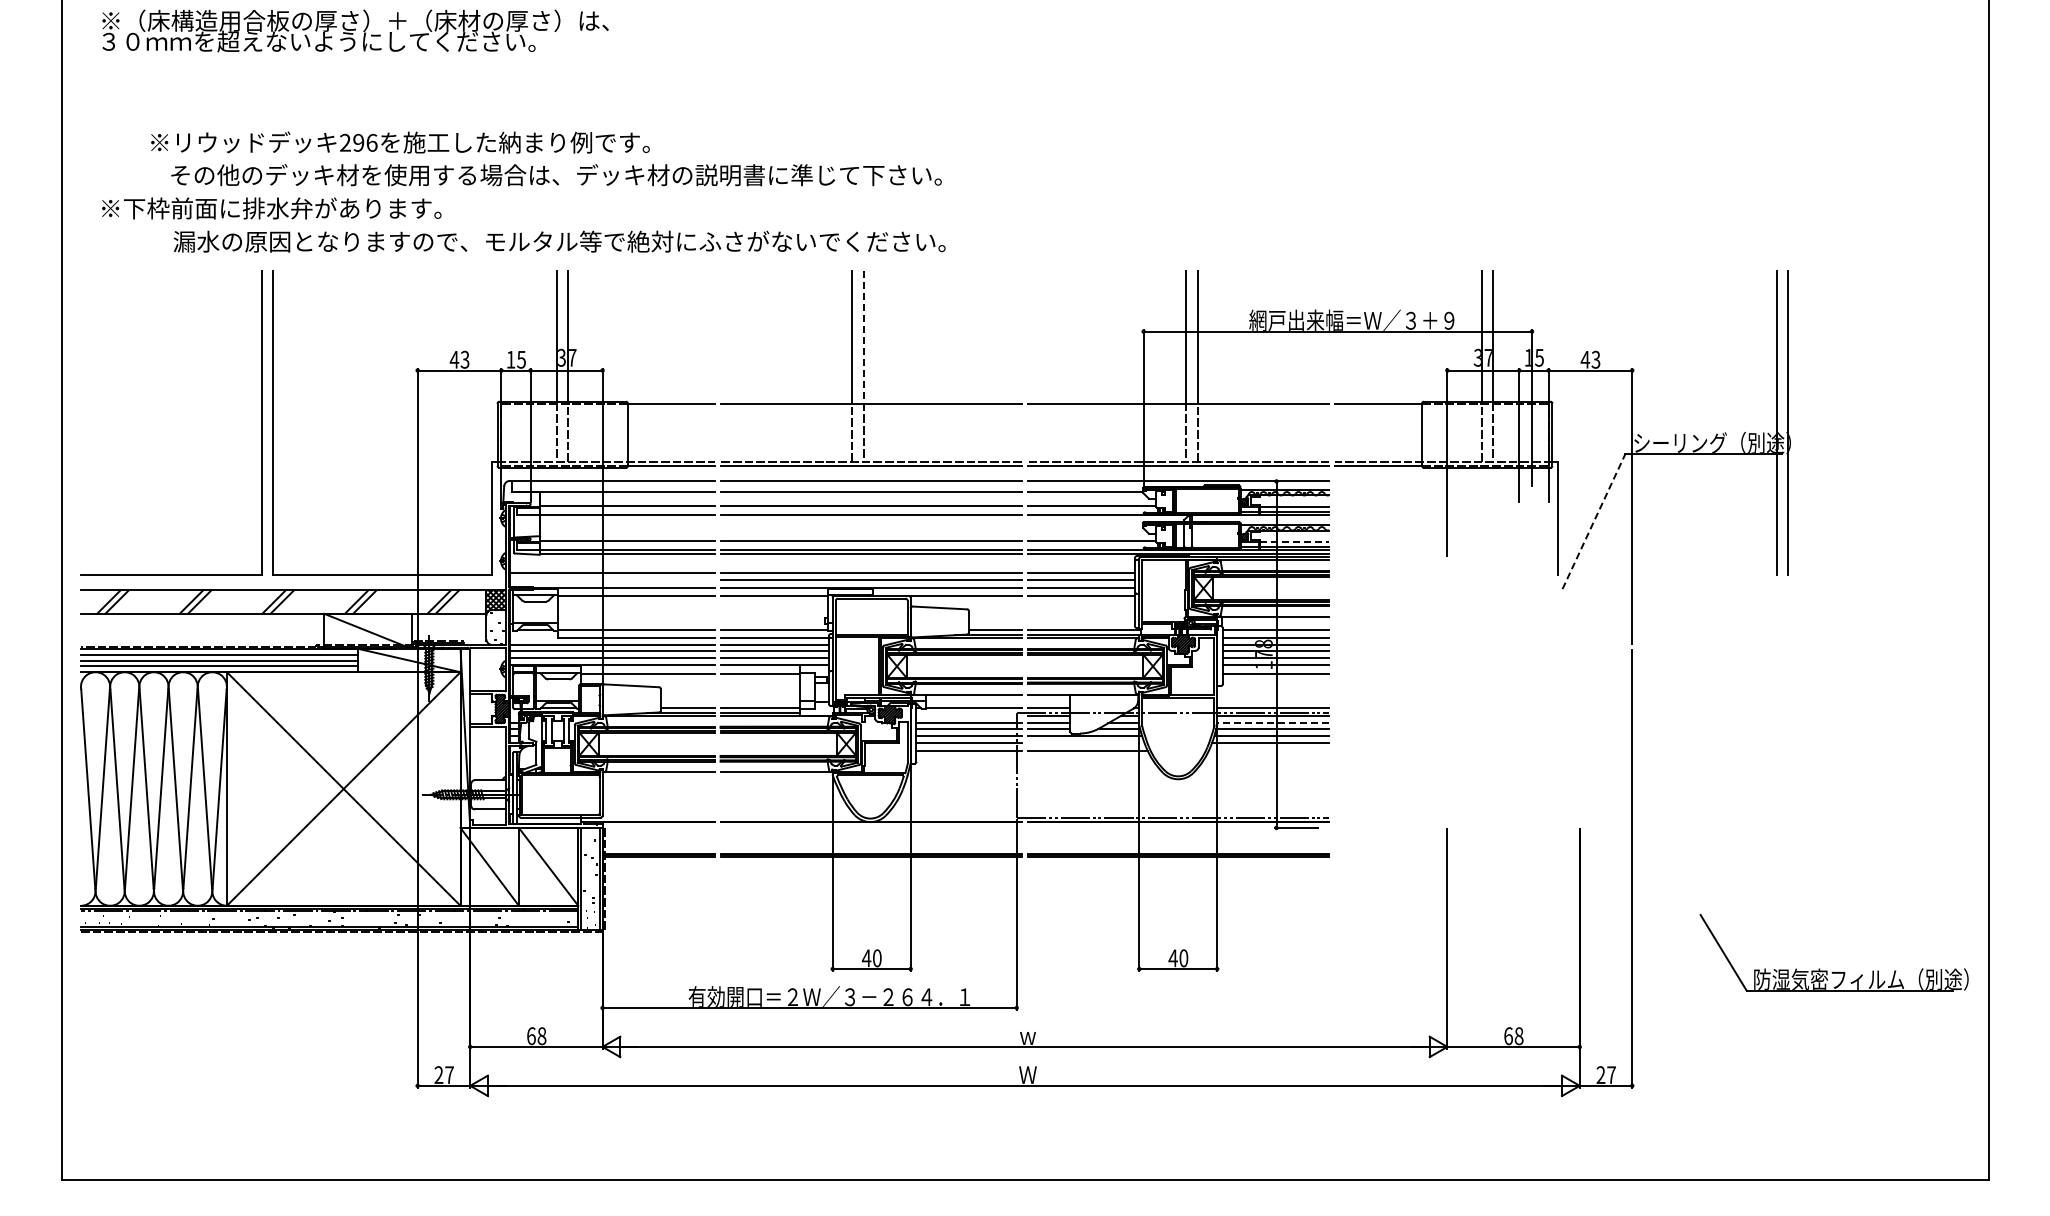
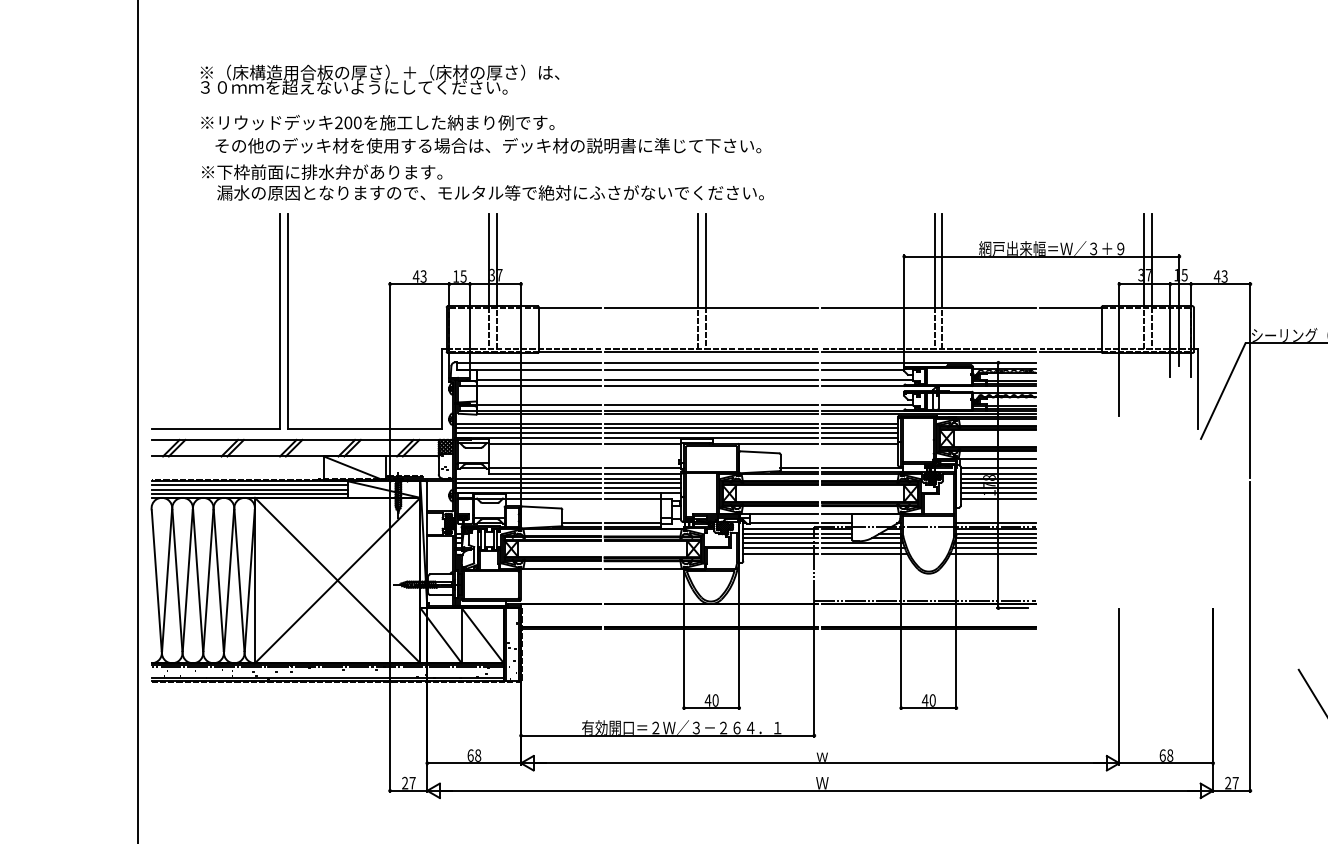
text: (355, 30) -> (380, 79), moved
text: (365, 142) -> (353, 122), 296 -> 200
text: (271, 208) -> (321, 172), moved
line: (863, 336) -> (705, 260), dashed -> solid
line: (1594, 521) -> (1223, 391), dashed -> solid
line: (1295, 542) -> (1011, 405), dashed -> solid
line: (612, 567) -> (528, 423), added
line: (871, 567) -> (711, 423), added
line: (1080, 567) -> (859, 423), added
line: (612, 579) -> (528, 432), added
line: (969, 716) -> (780, 529), added
line: (1272, 723) -> (995, 534), dashed -> solid
line: (1085, 743) -> (863, 548), added
line: (1268, 751) -> (992, 554), added

